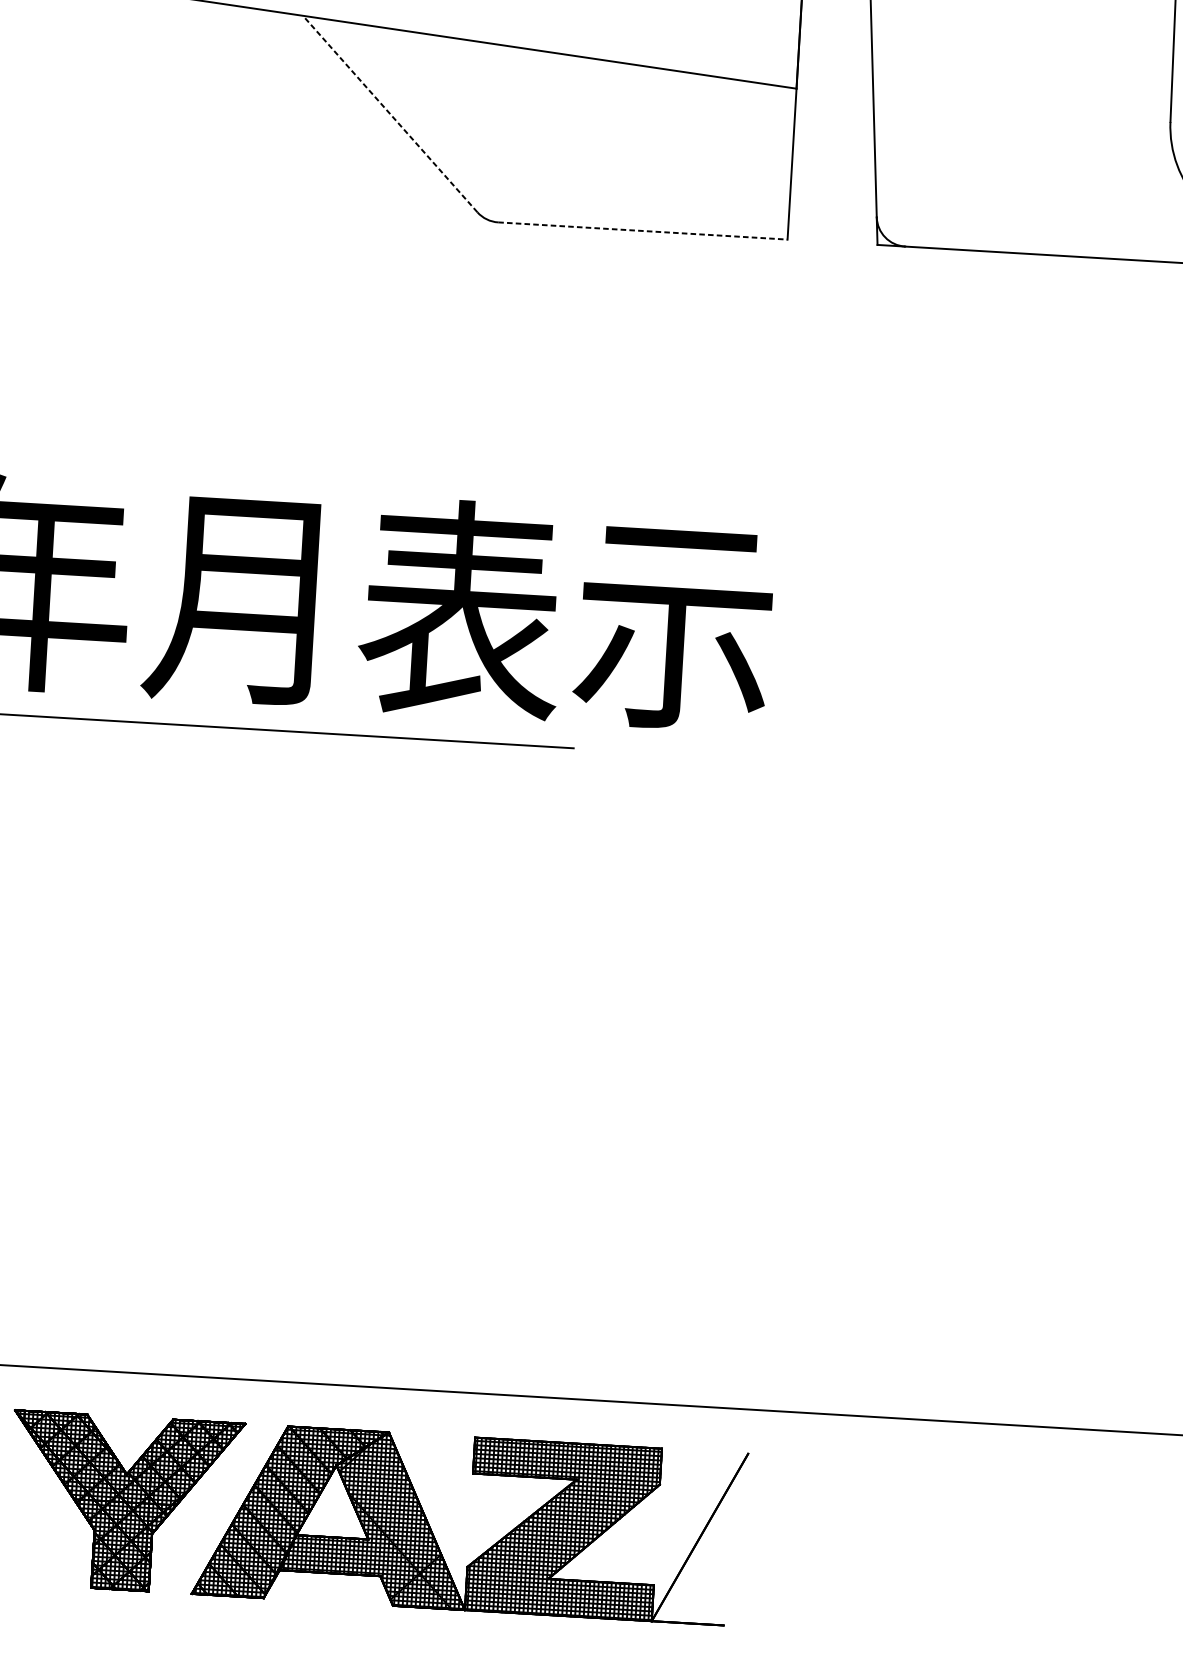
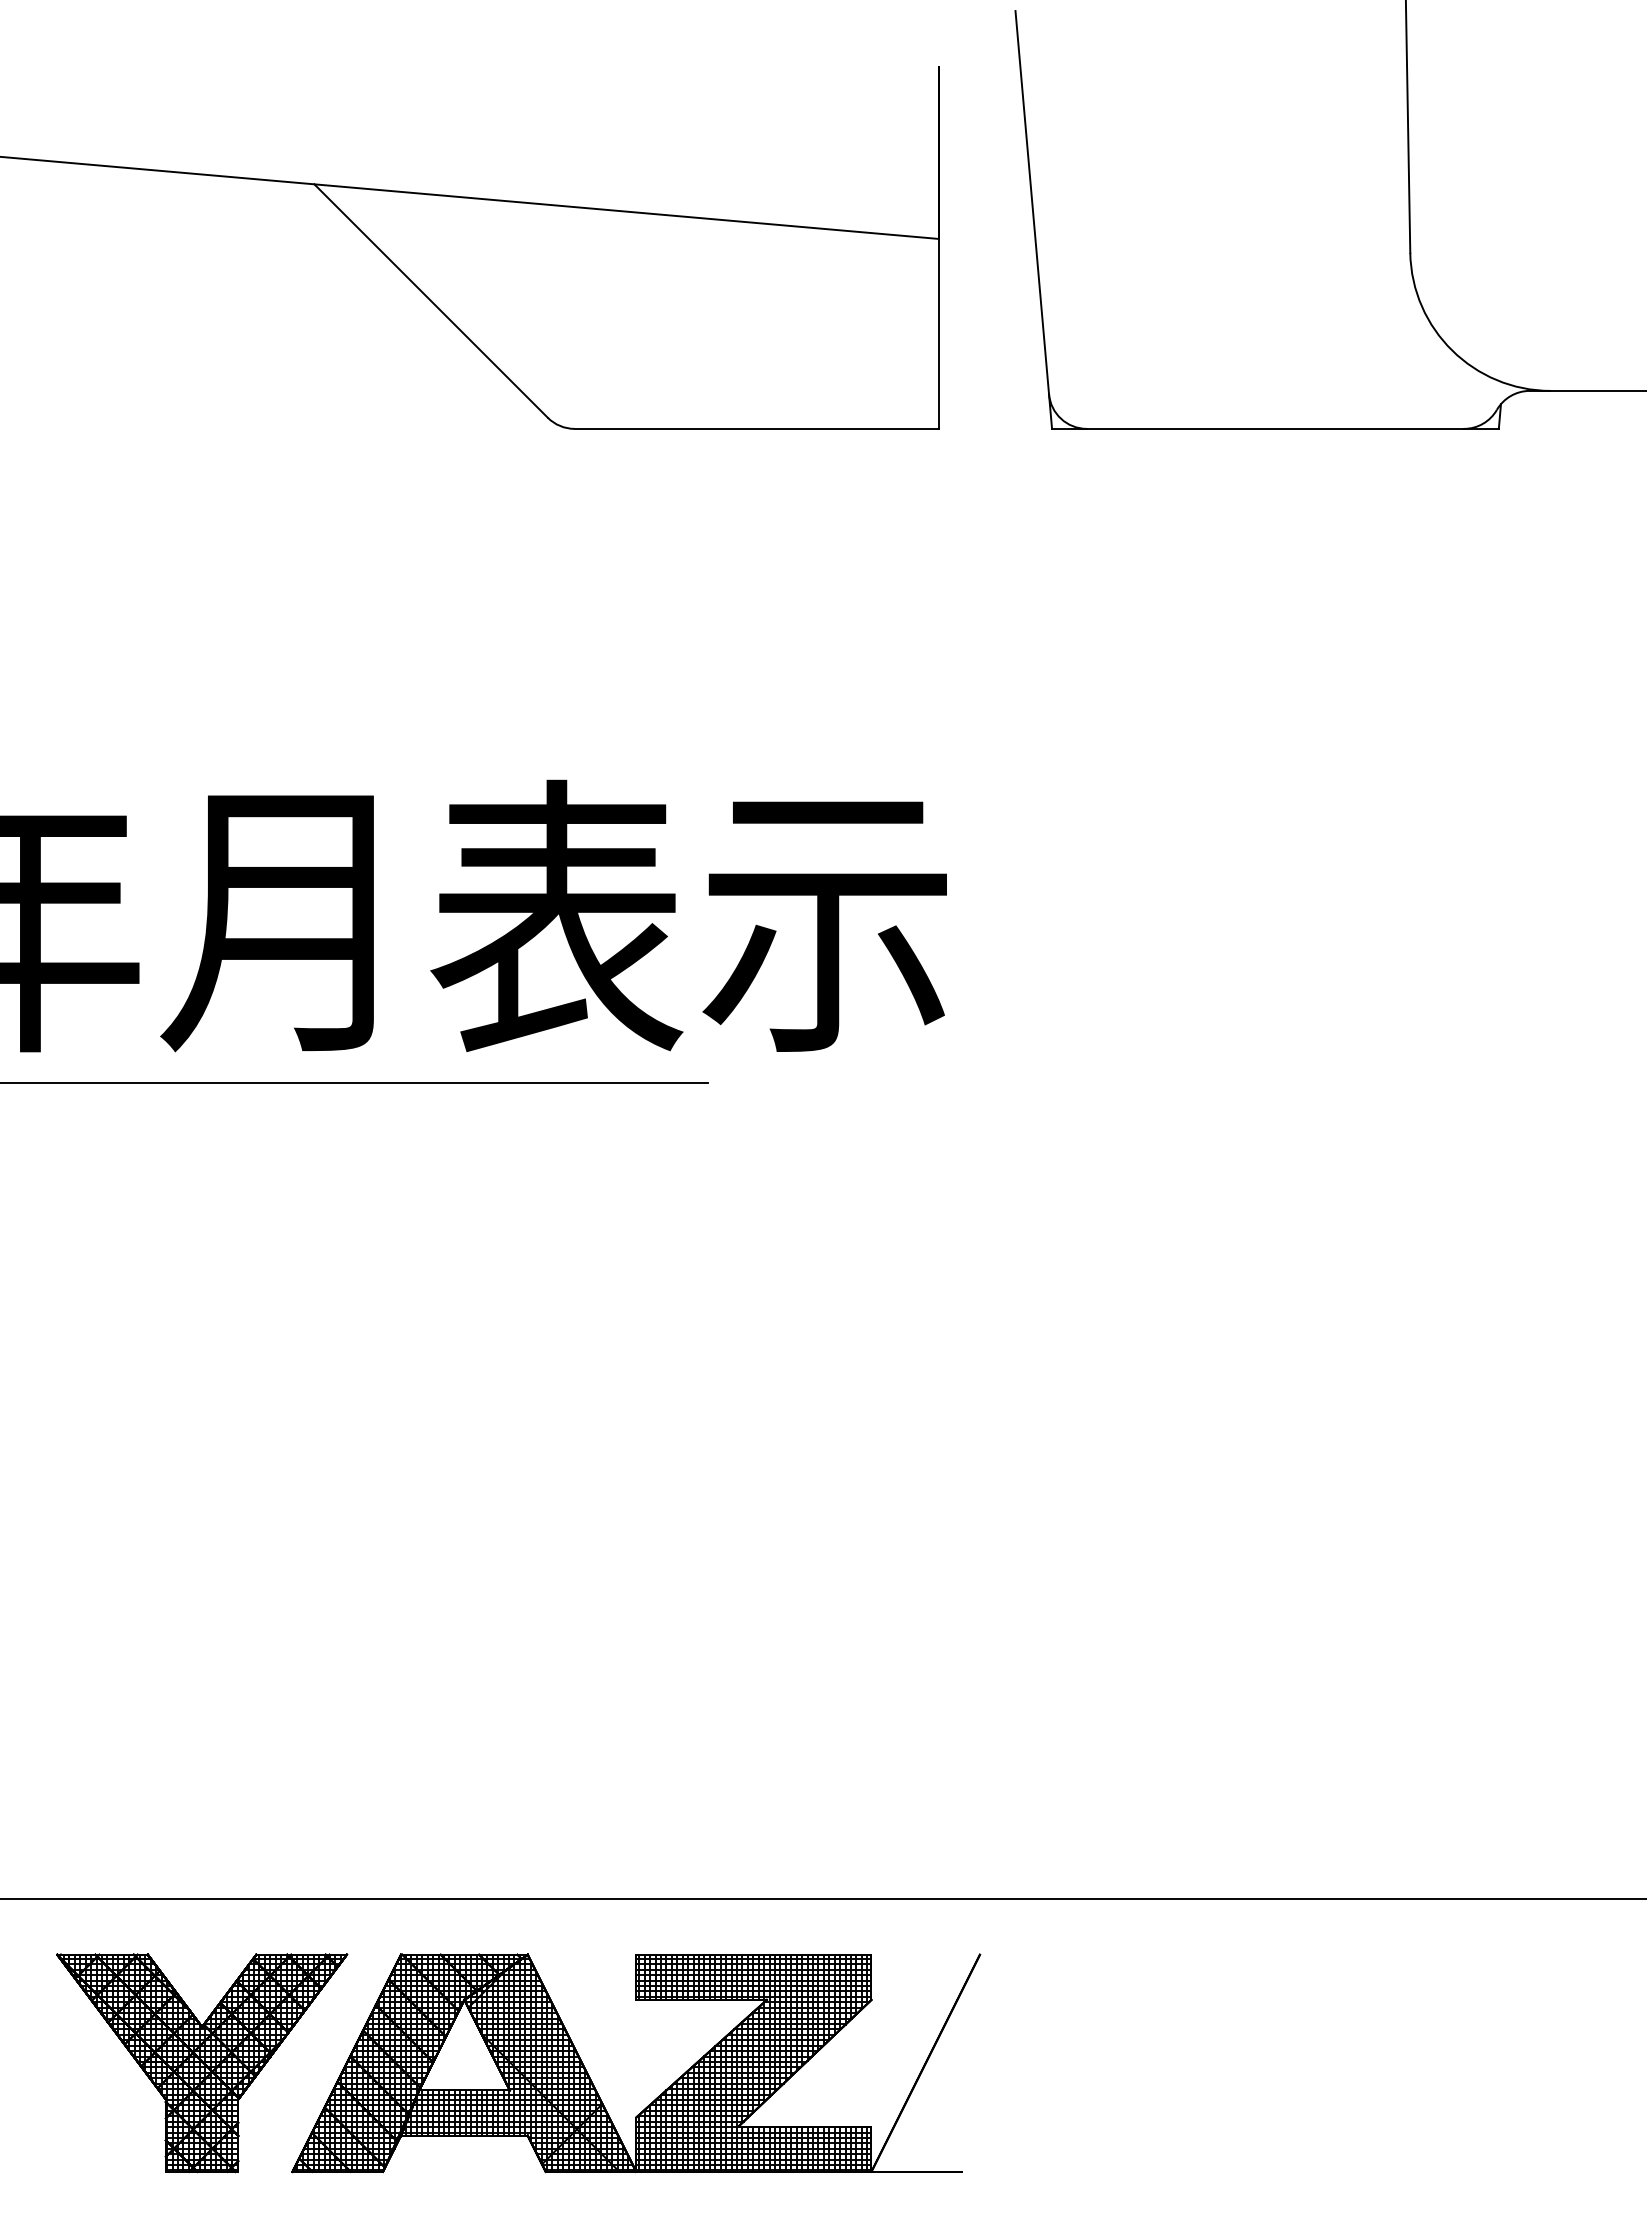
line: (389, 113) -> (430, 300), dashed -> solid
line: (643, 230) -> (757, 428), dashed -> solid

